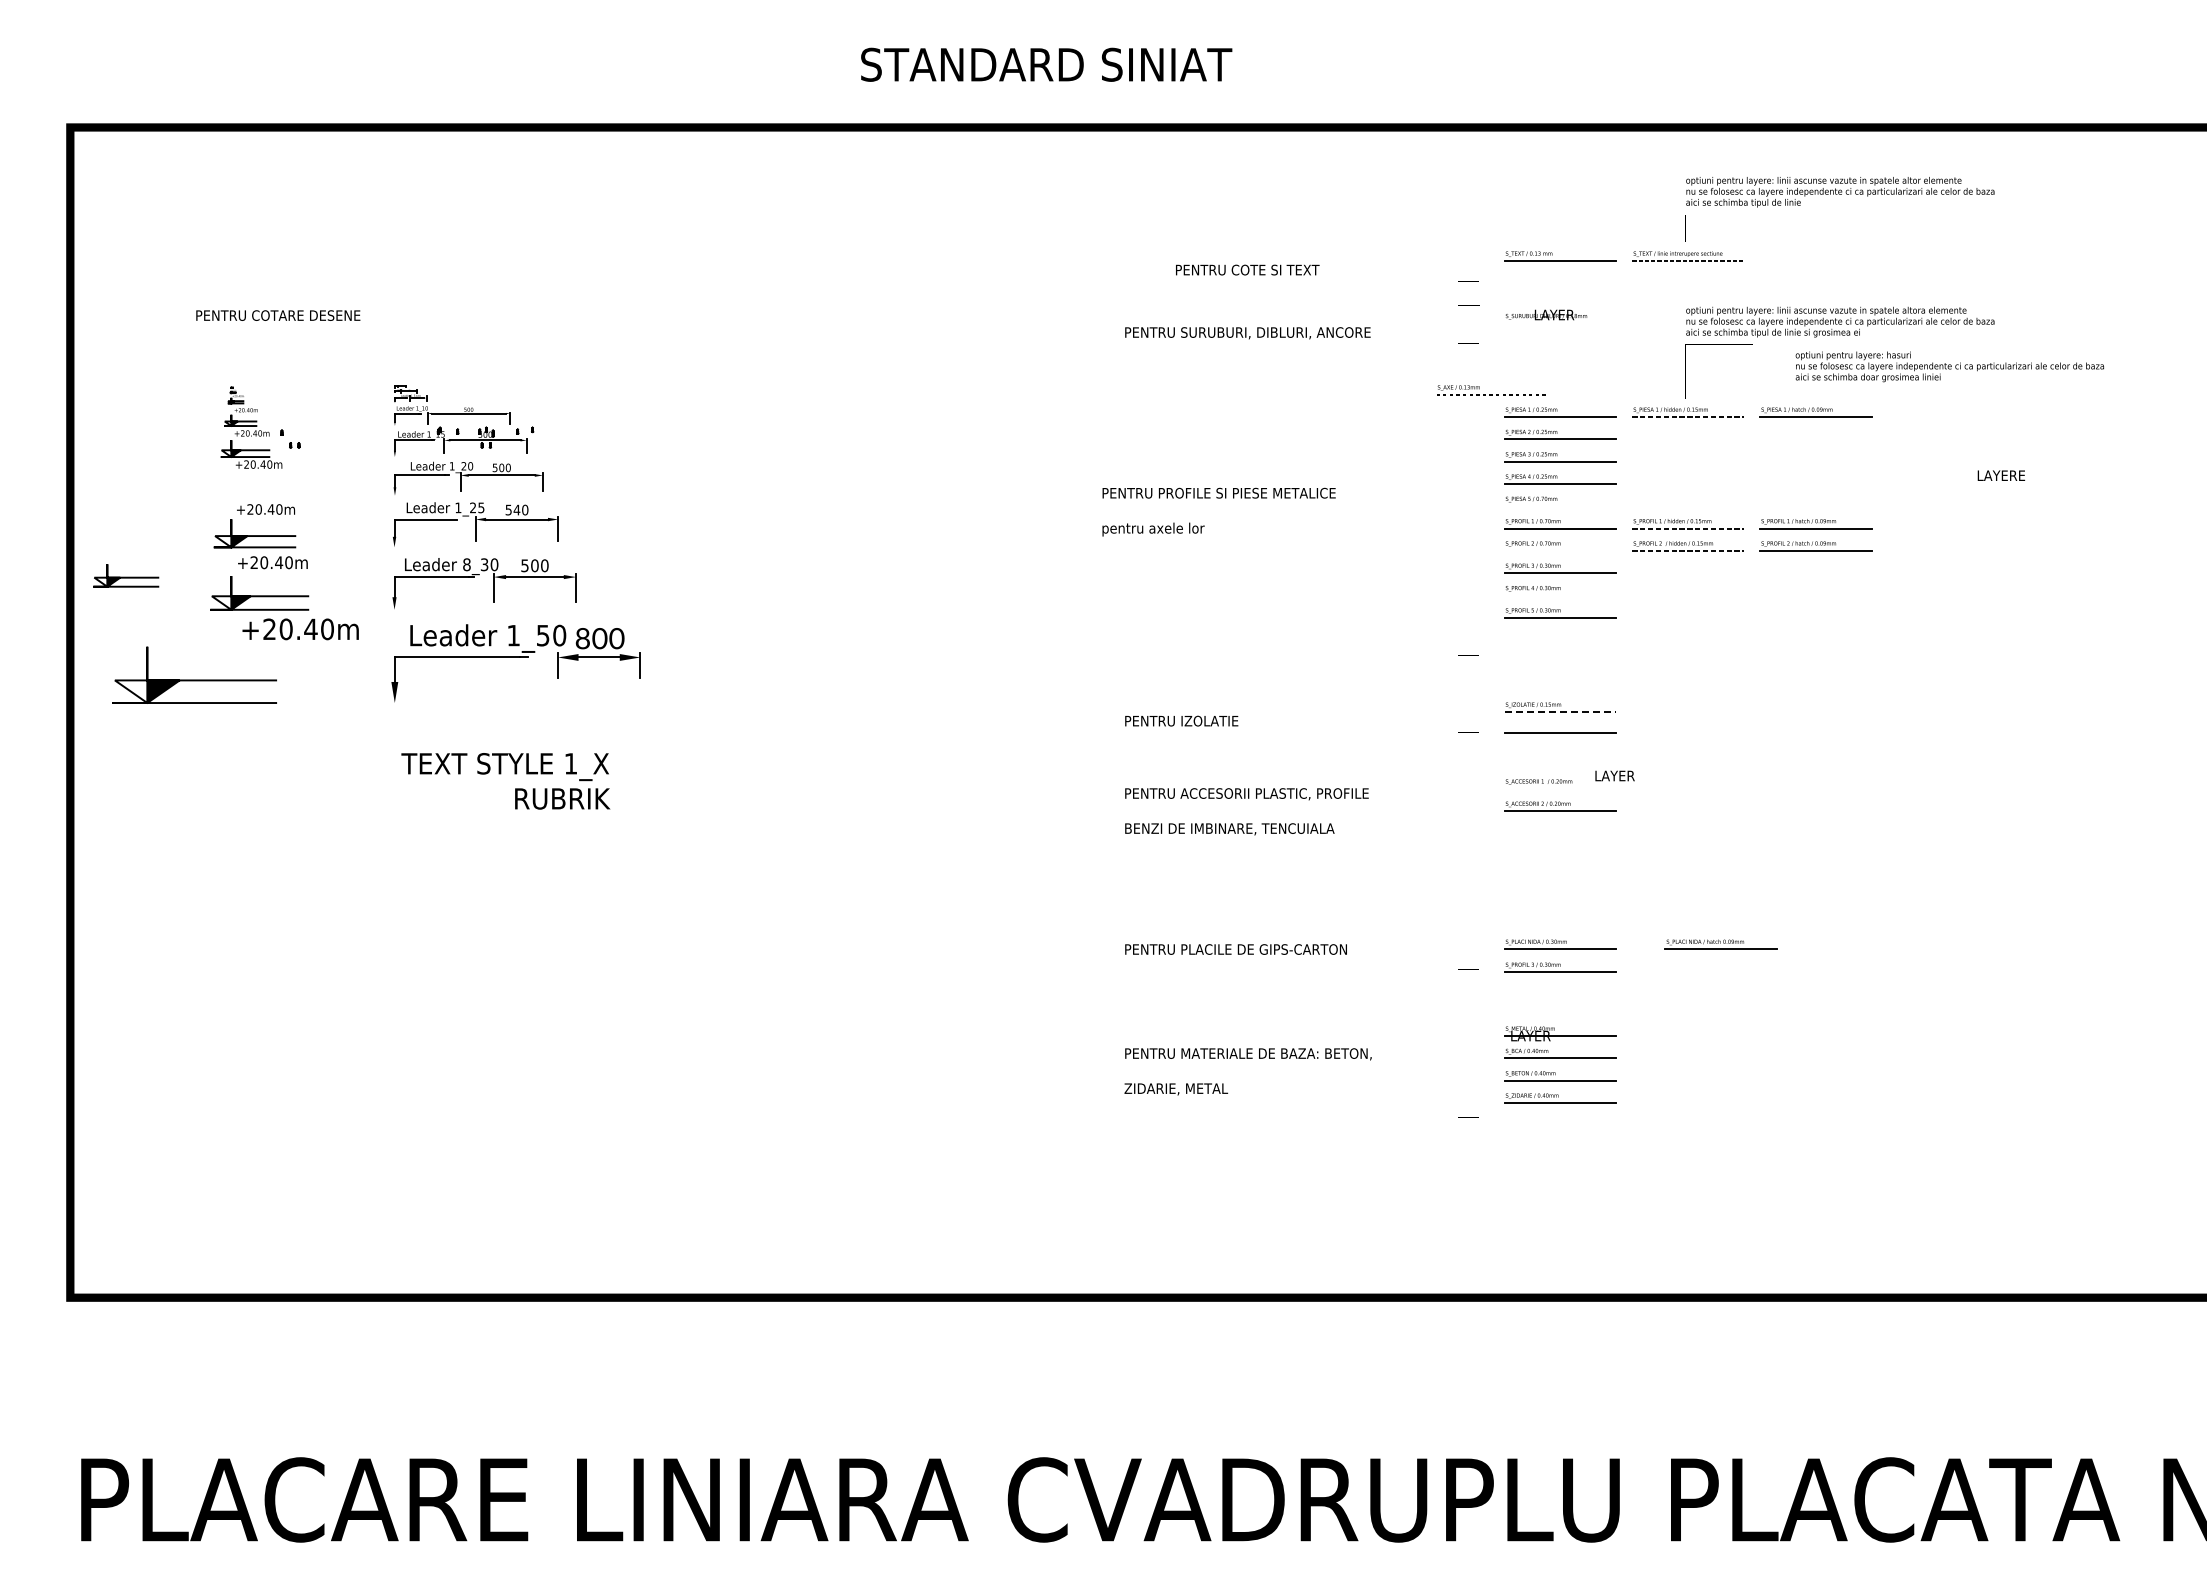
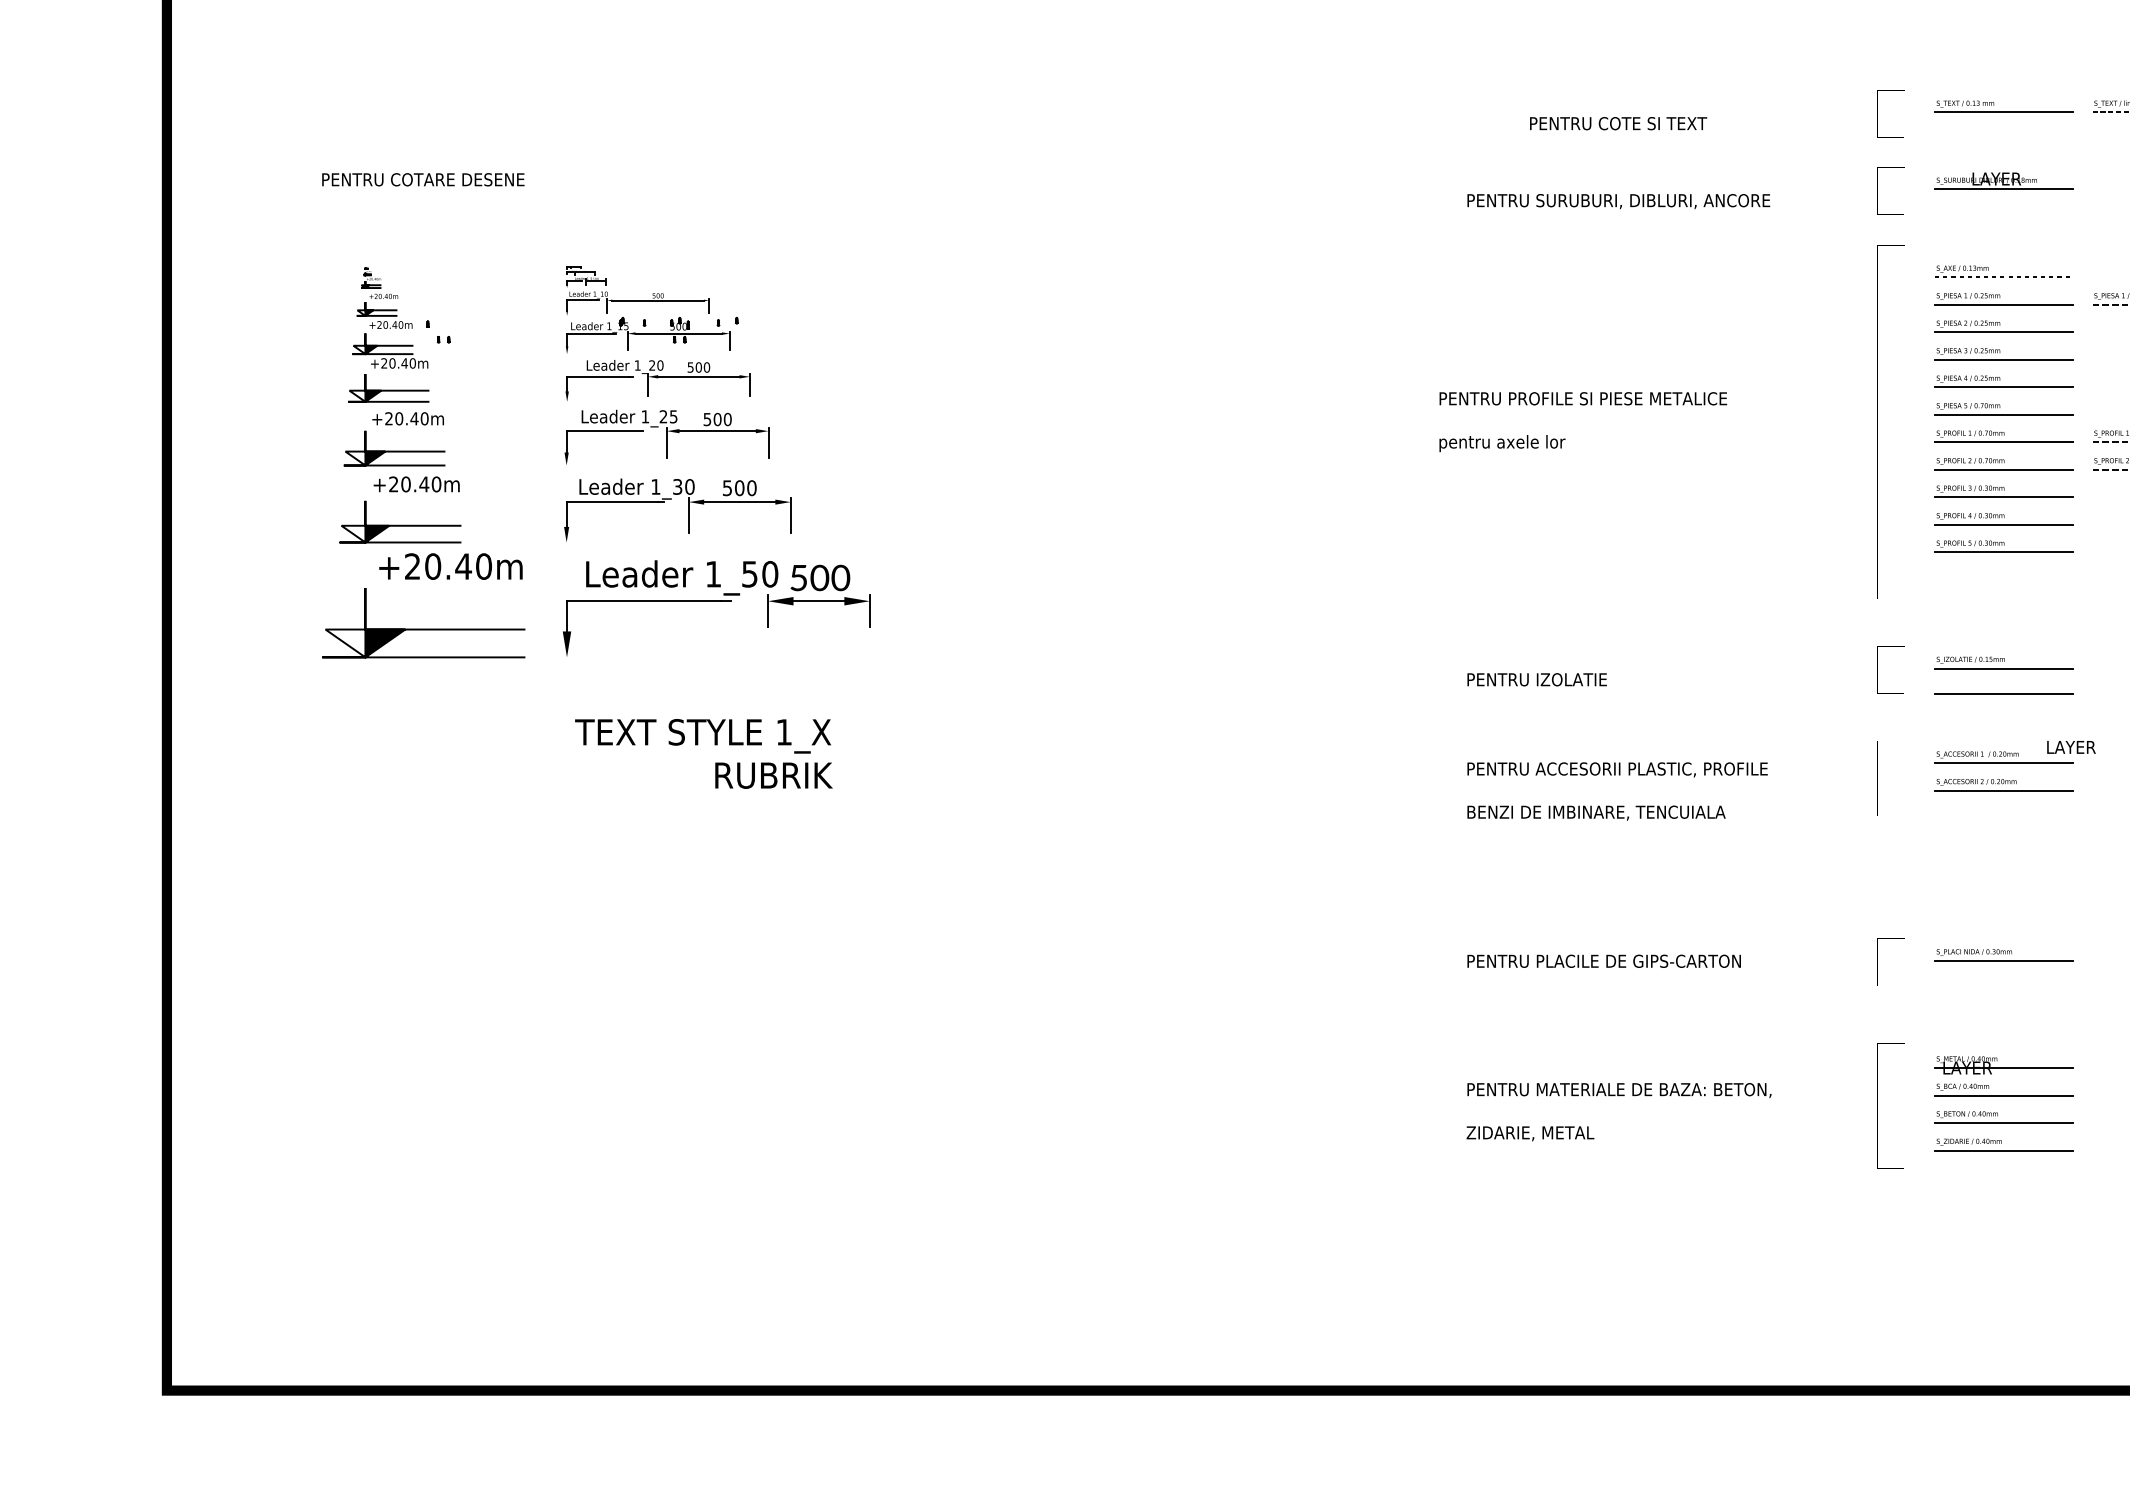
line: (1560, 323) -> (2004, 189), added
part: (1491, 390) -> (2002, 272), moved
line: (1560, 506) -> (2004, 415), added
text: (516, 509) -> (717, 418), 540 -> 500
line: (1560, 550) -> (2004, 469), added
text: (466, 564) -> (655, 486), 8_30 -> 1_30
part: (126, 575) -> (389, 387), moved
line: (1560, 595) -> (2004, 524), added
text: (582, 638) -> (798, 577), 800 -> 500
part: (194, 674) -> (423, 622), moved
line: (1560, 712) -> (2004, 669), dashed -> solid
line: (1560, 788) -> (2004, 762), added
part: (1560, 967) -> (2004, 983), removed

